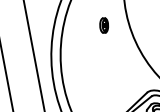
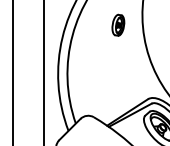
part: (104, 24) -> (118, 24), size x1.43

